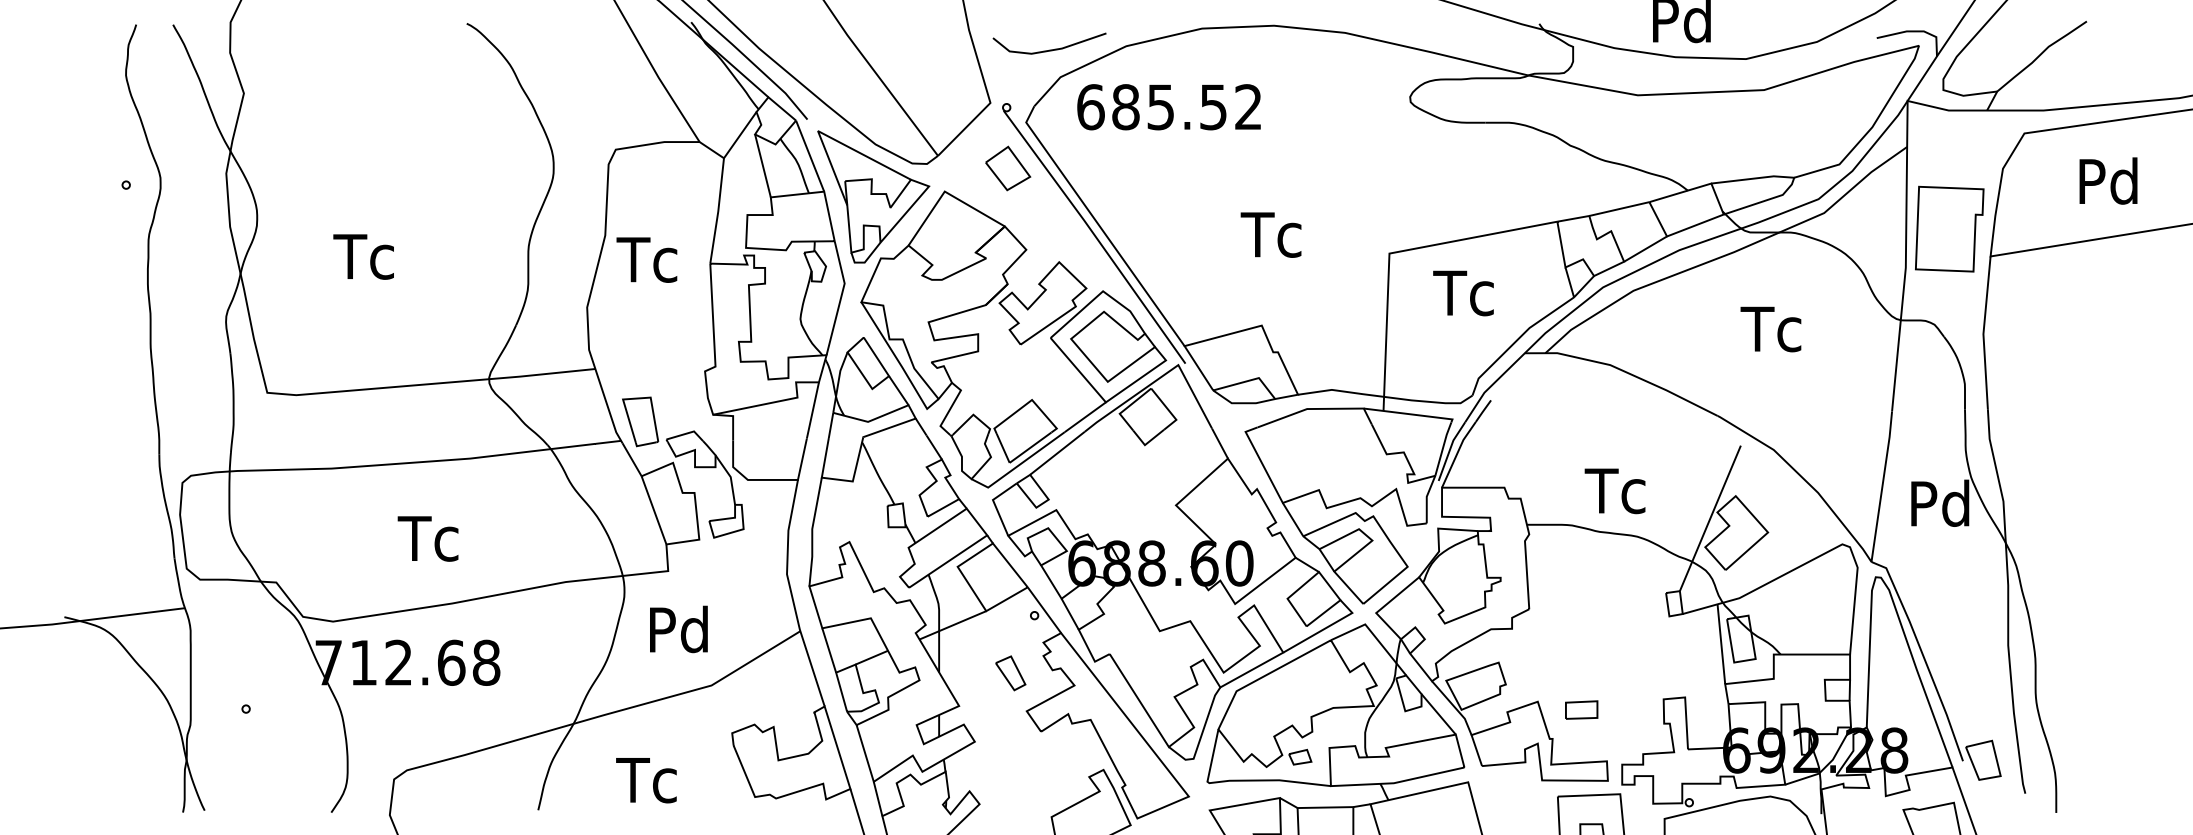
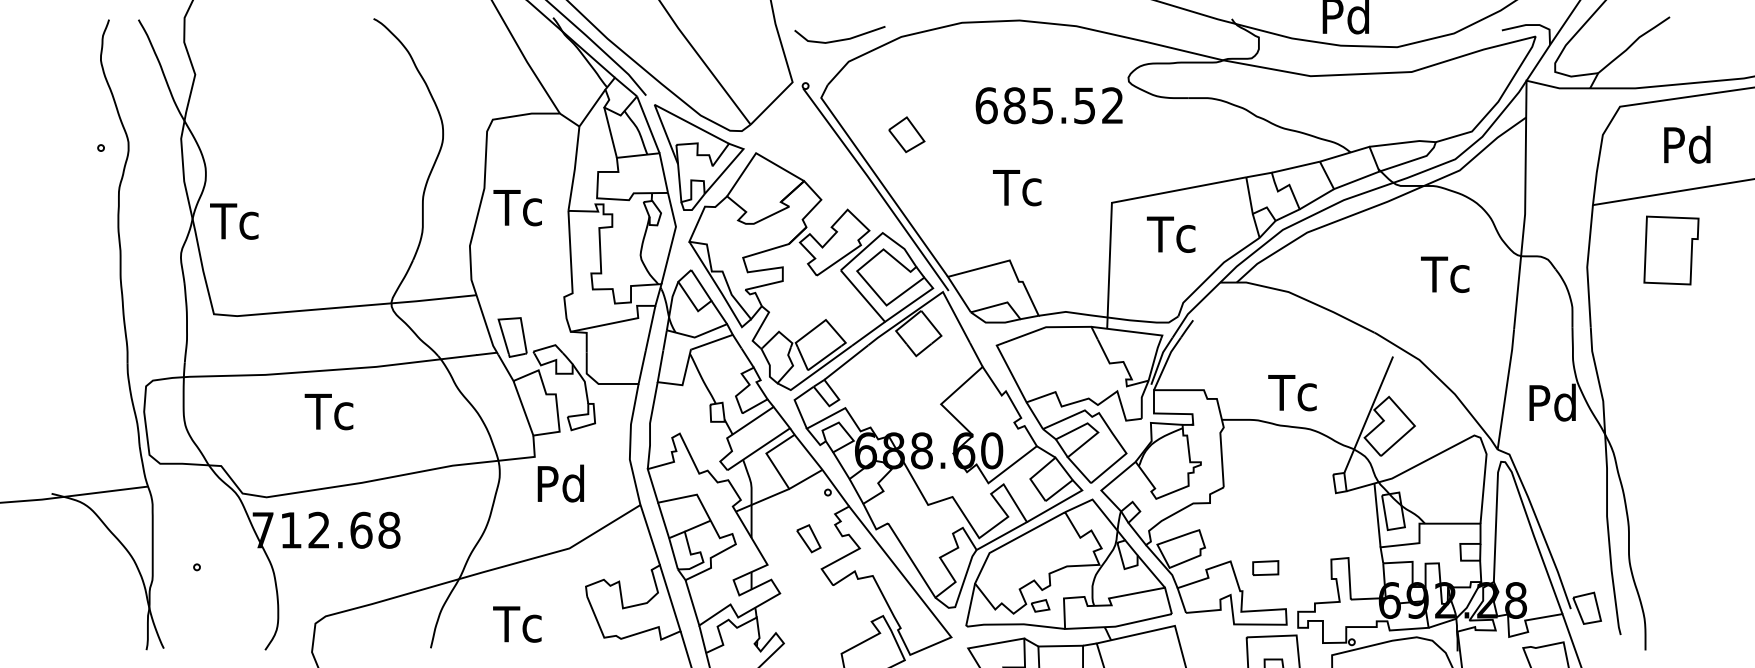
text: (1168, 107) -> (1048, 105), moved
part: (1008, 168) -> (907, 134), moved
part: (1949, 228) -> (1671, 249), moved
text: (363, 256) -> (234, 221), moved
text: (1770, 329) -> (1444, 274), moved
text: (427, 538) -> (328, 411), moved
text: (678, 629) -> (560, 483), moved

